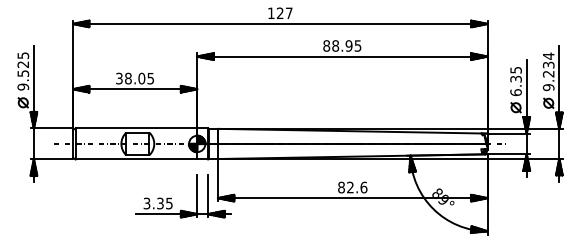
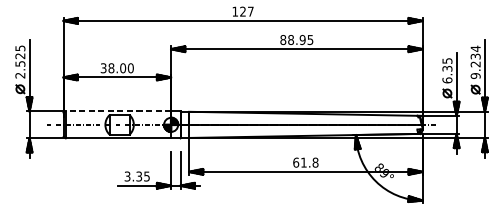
text: (150, 78) -> (130, 68), 38.05 -> 38.00
text: (23, 86) -> (20, 75), 9.525 -> 2.525
line: (136, 128) -> (118, 111), solid -> dashed
text: (352, 187) -> (305, 162), 82.6 -> 61.8

